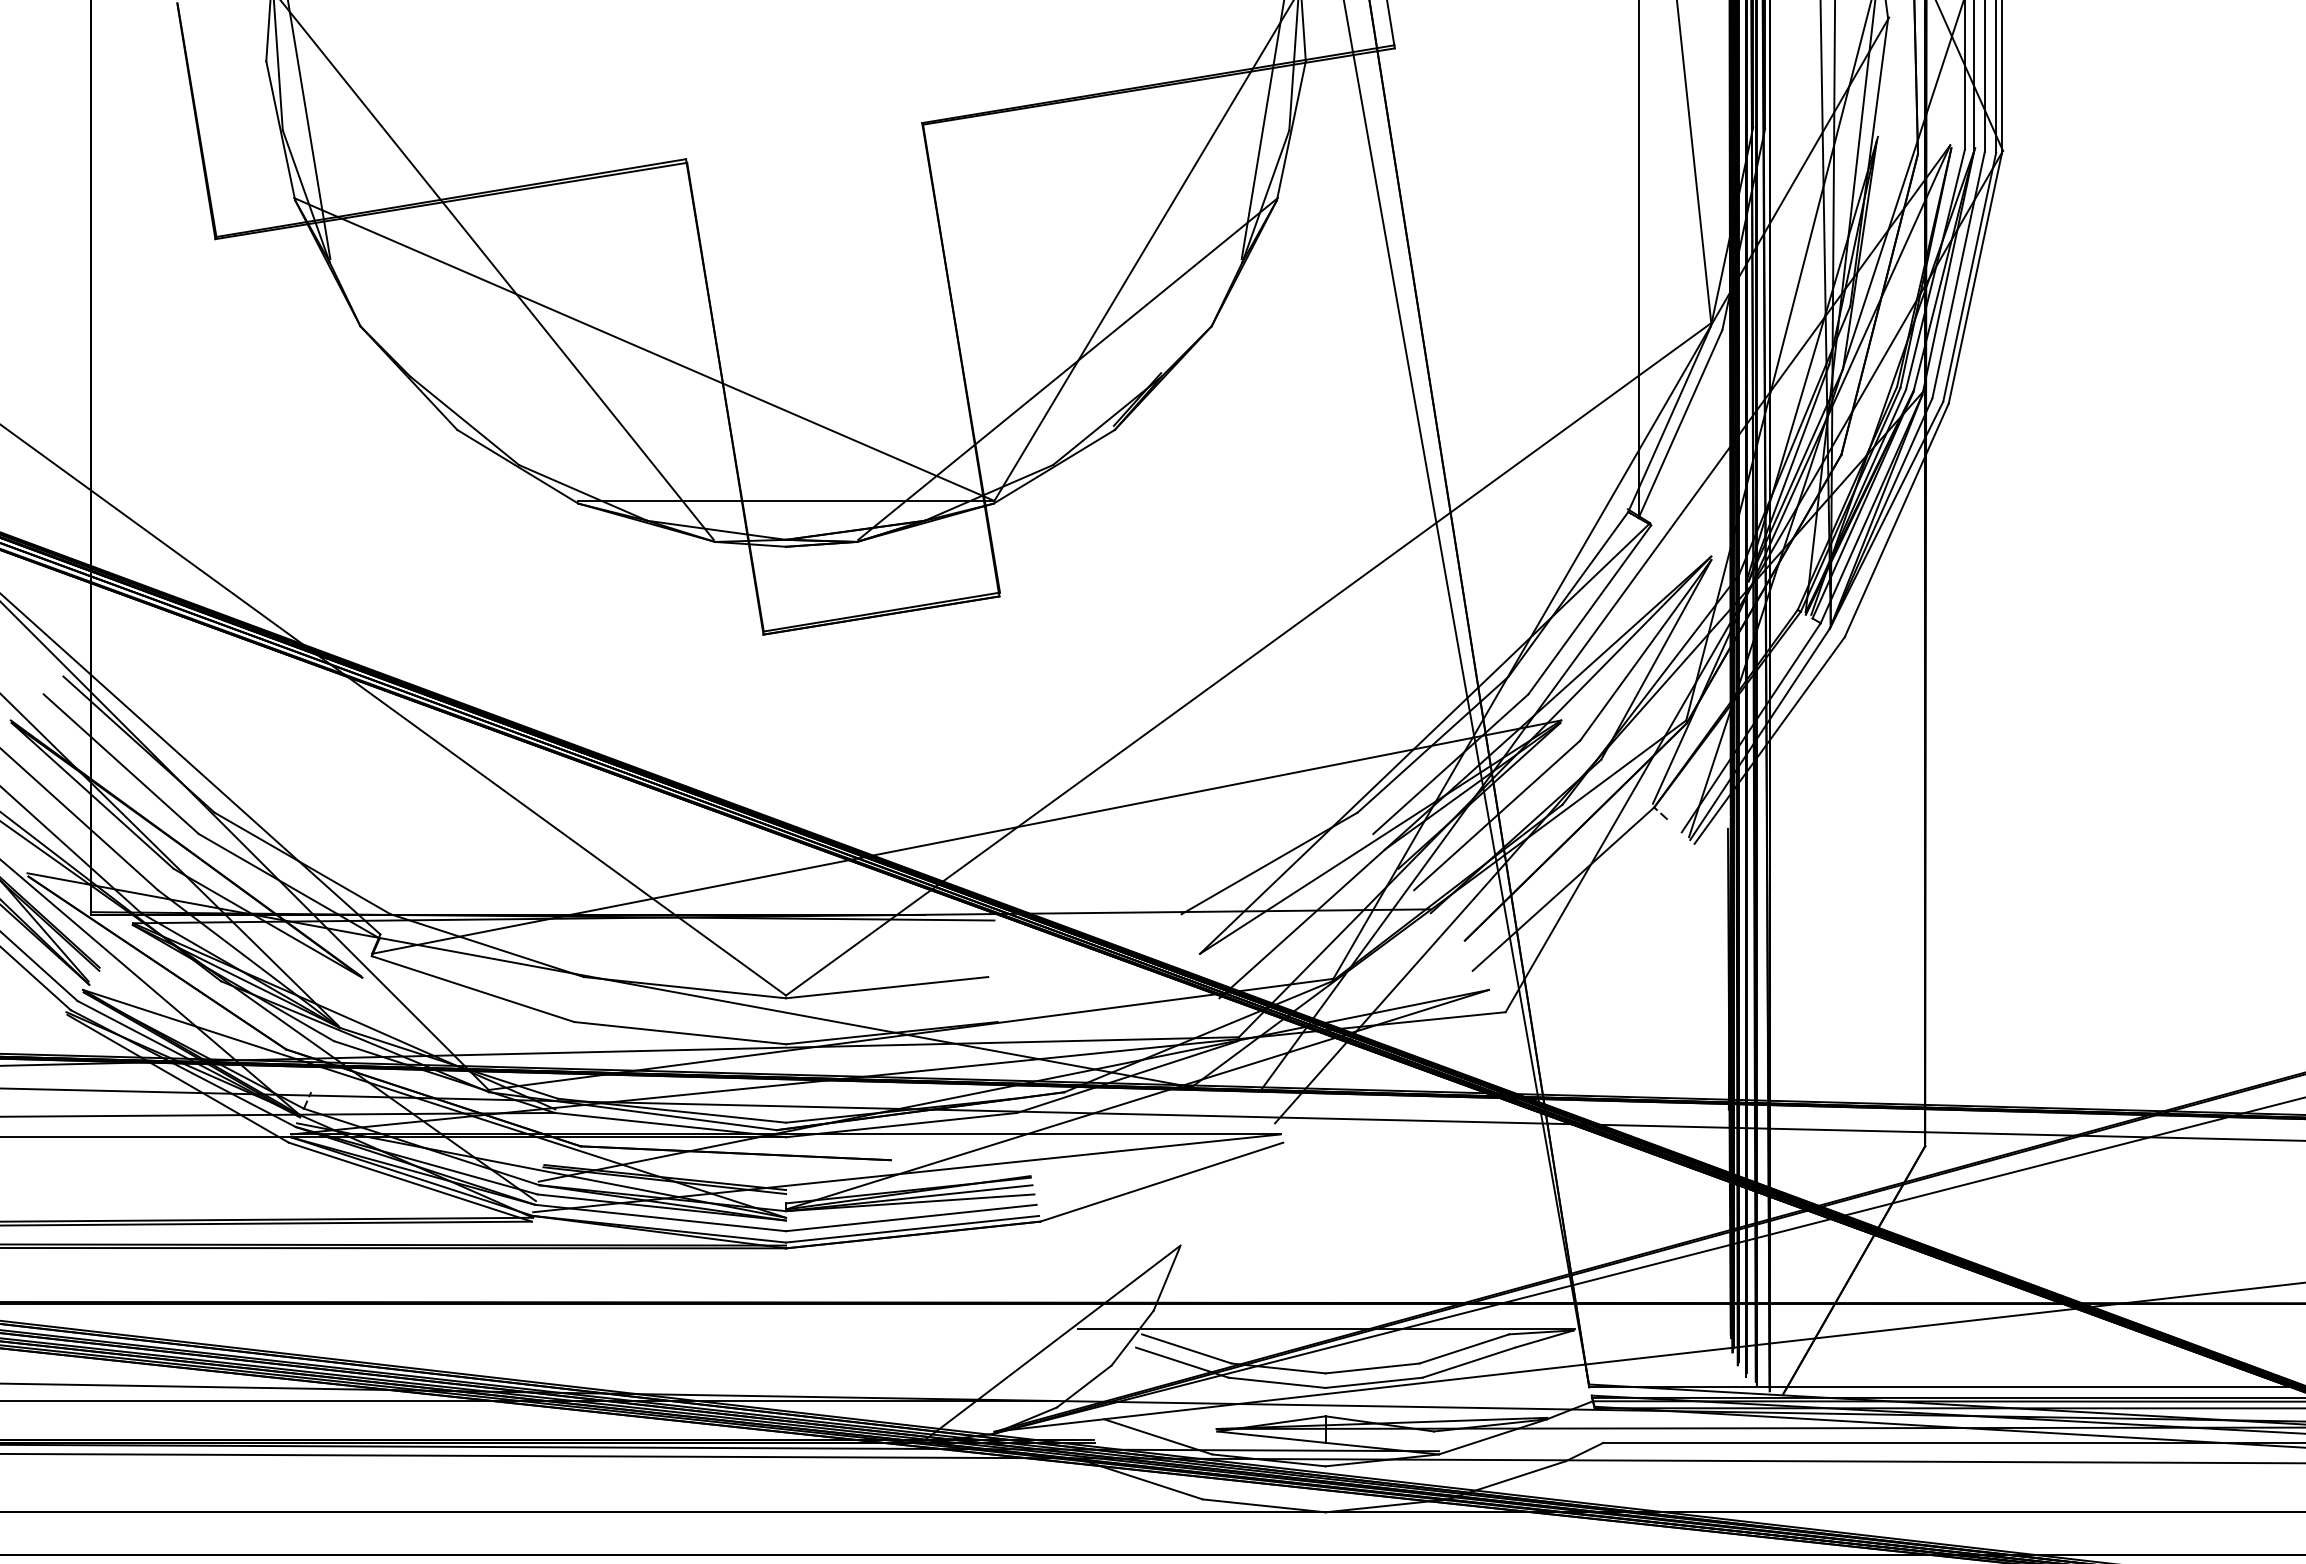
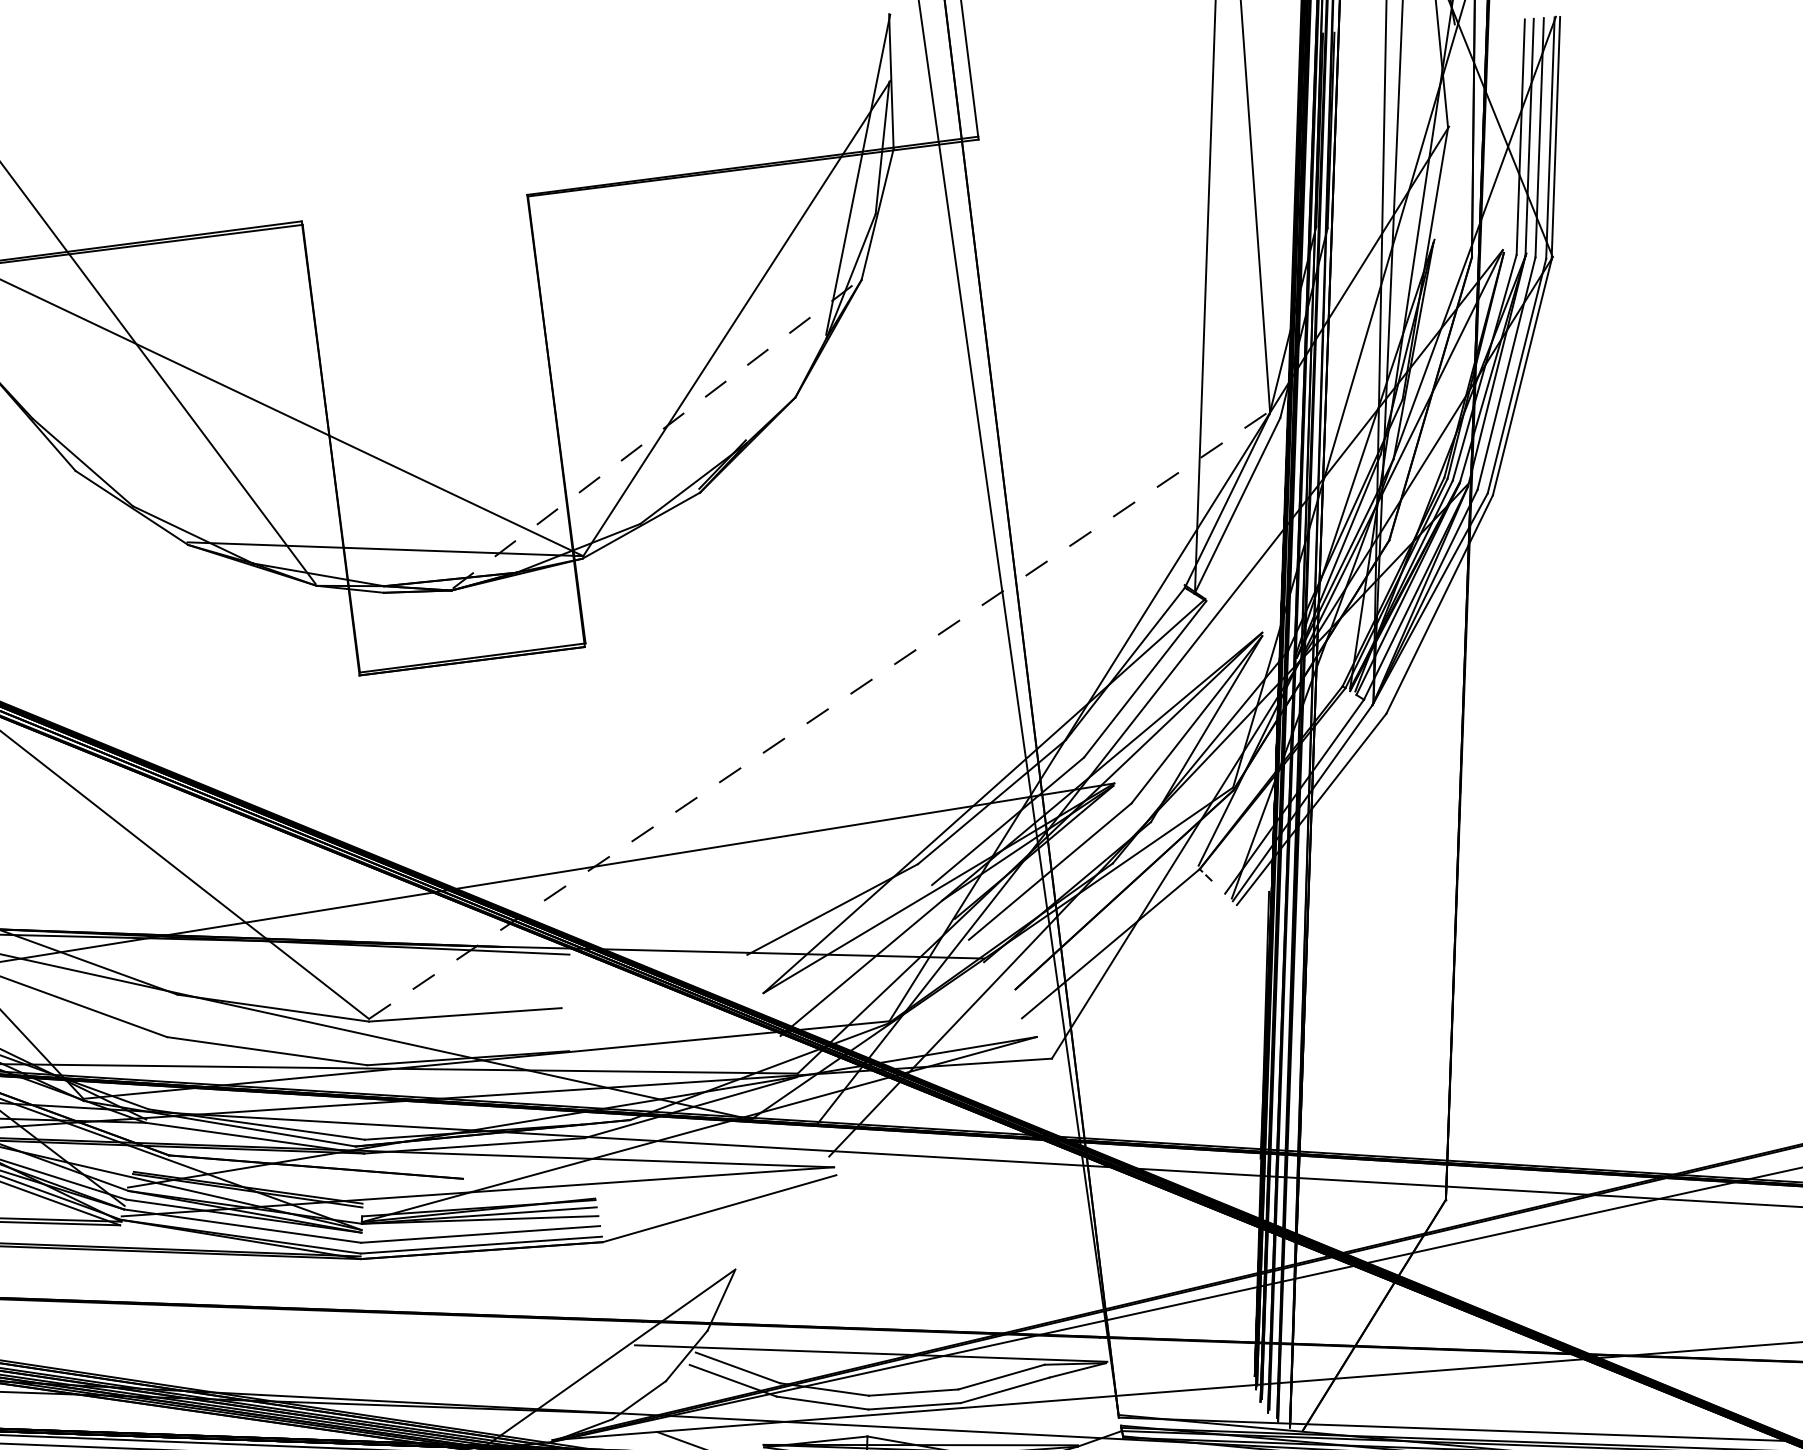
line: (1068, 368) -> (658, 432), solid -> dashed
line: (1248, 659) -> (819, 715), solid -> dashed

